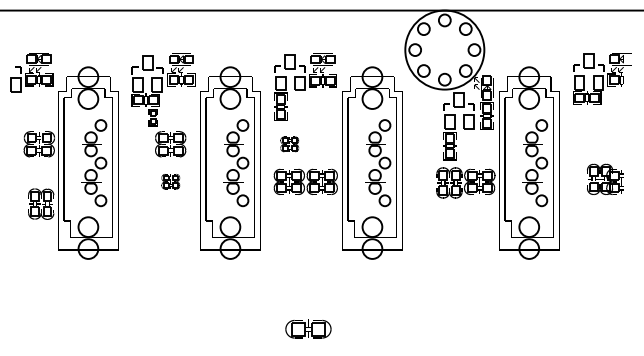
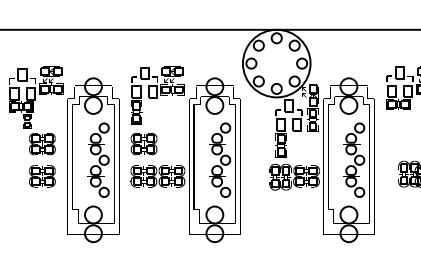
part: (289, 144) -> (143, 144), size x1.67
part: (170, 181) -> (42, 175), size x1.67

